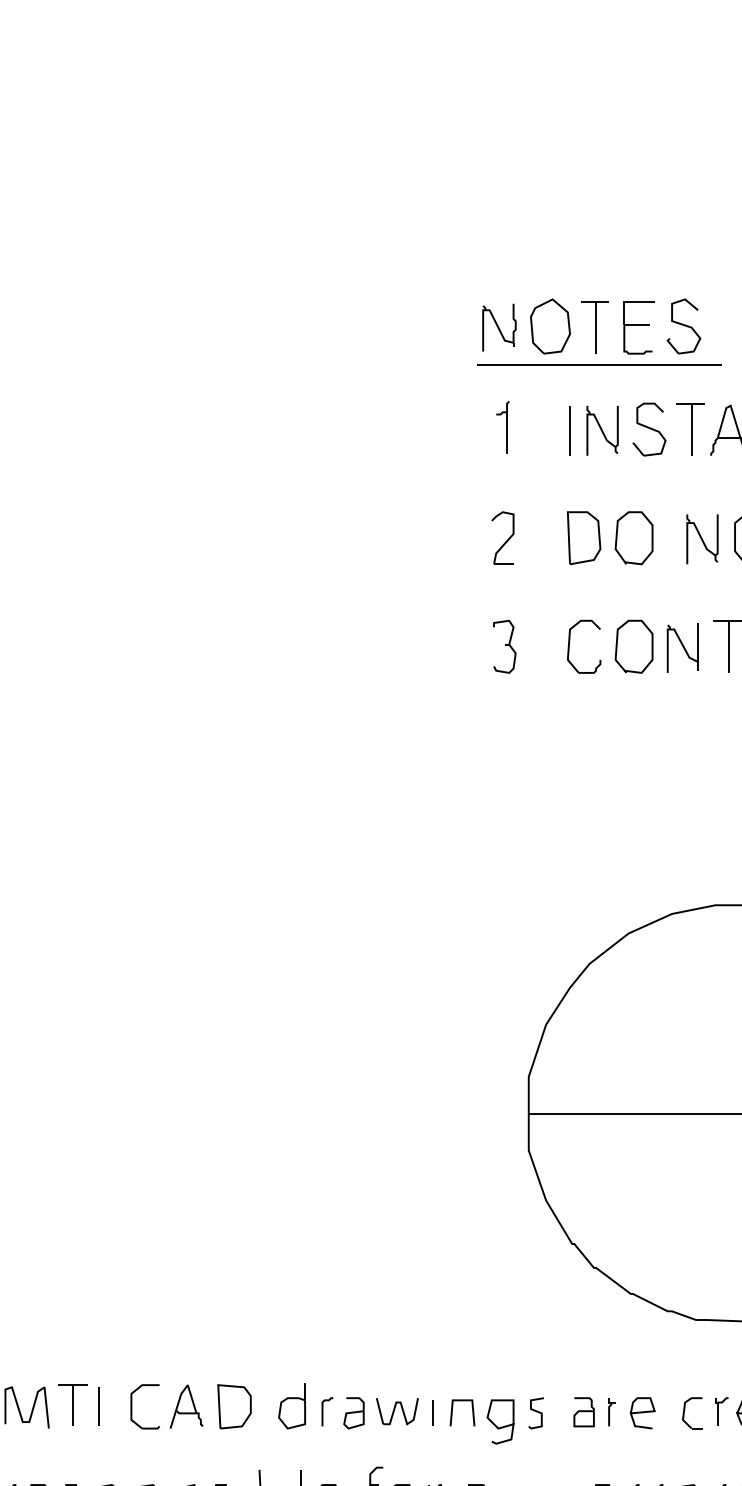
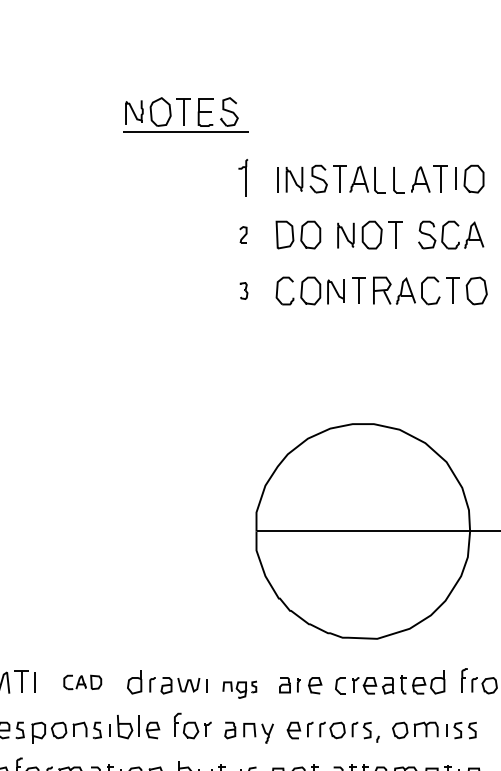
part: (598, 331) -> (185, 114), moved
part: (501, 426) -> (242, 177), size x1.4
part: (503, 537) -> (243, 234), size x0.6
part: (503, 645) -> (243, 290), size x0.6
part: (190, 1406) -> (82, 682), size x0.6
part: (495, 1420) -> (239, 689), size x0.7

